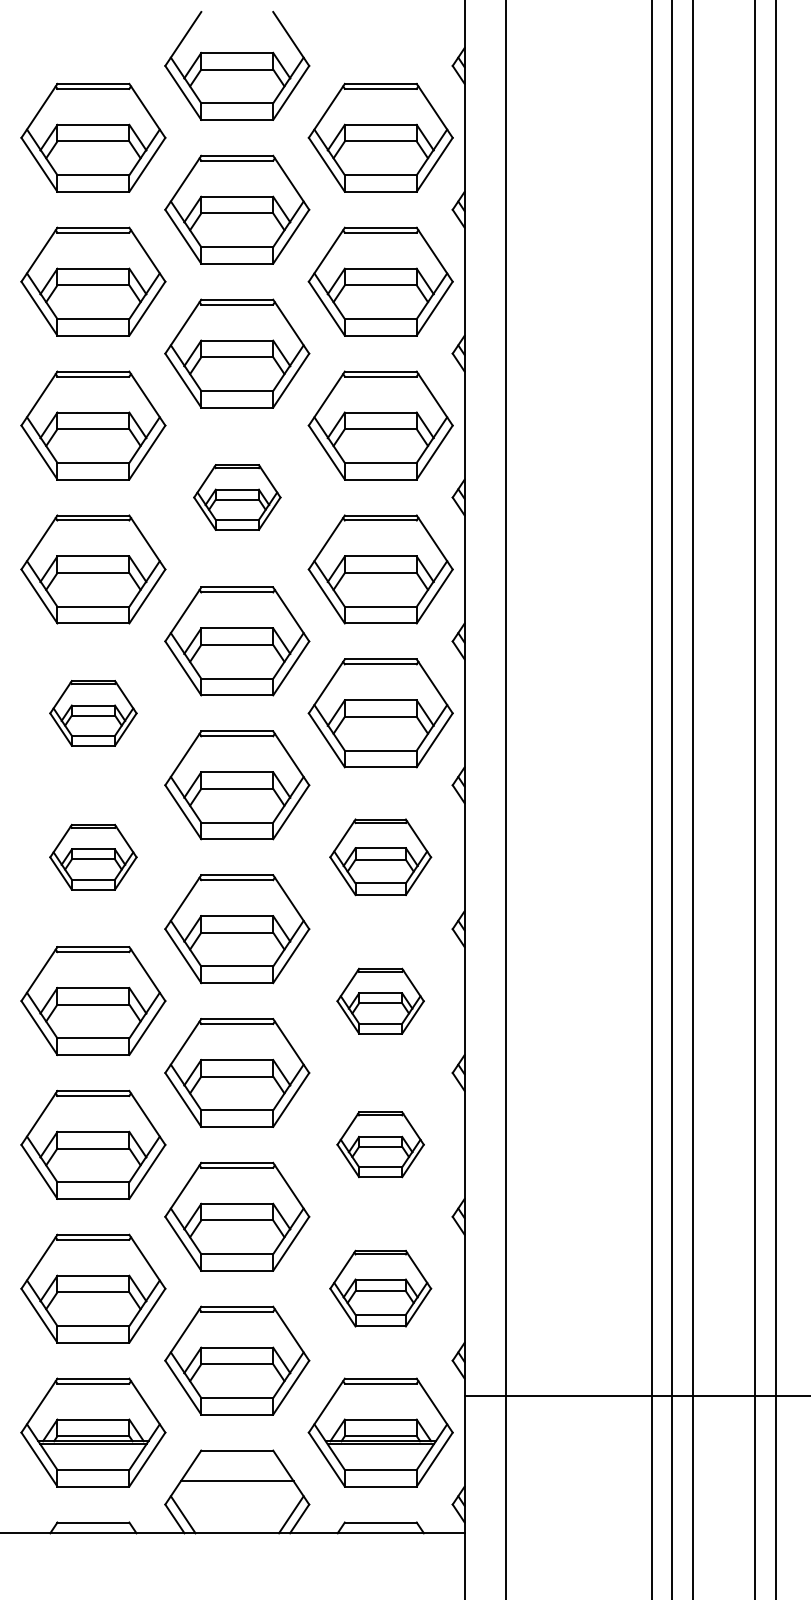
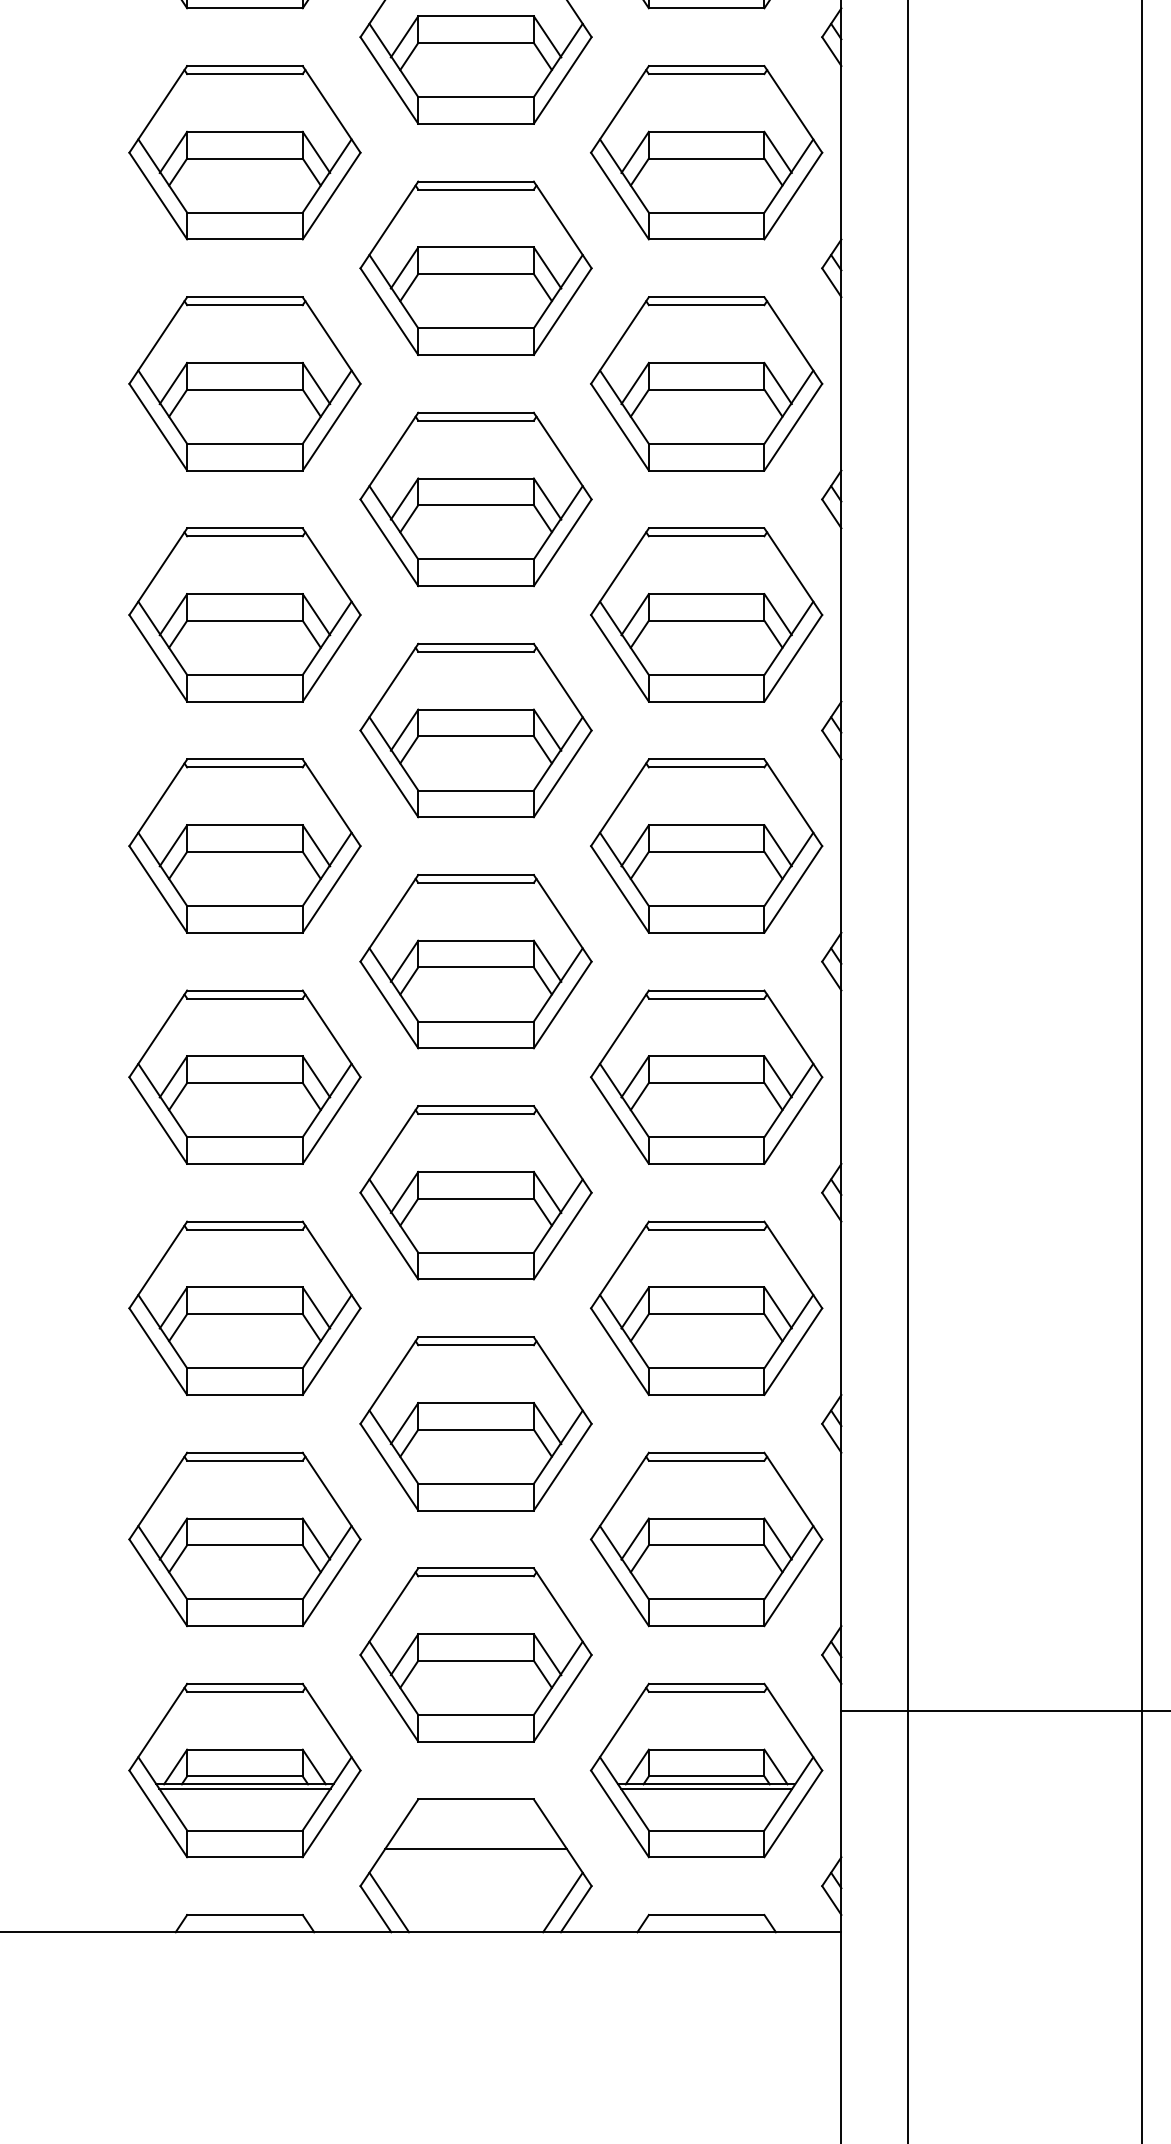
part: (237, 497) -> (476, 268), size x1.67
part: (93, 713) -> (245, 615), size x1.67
part: (93, 857) -> (245, 846), size x1.67
part: (380, 857) -> (706, 846), size x1.43
part: (380, 1001) -> (706, 1077), size x1.67
part: (380, 1144) -> (706, 1307), size x1.67
part: (380, 1288) -> (706, 1538), size x1.43

